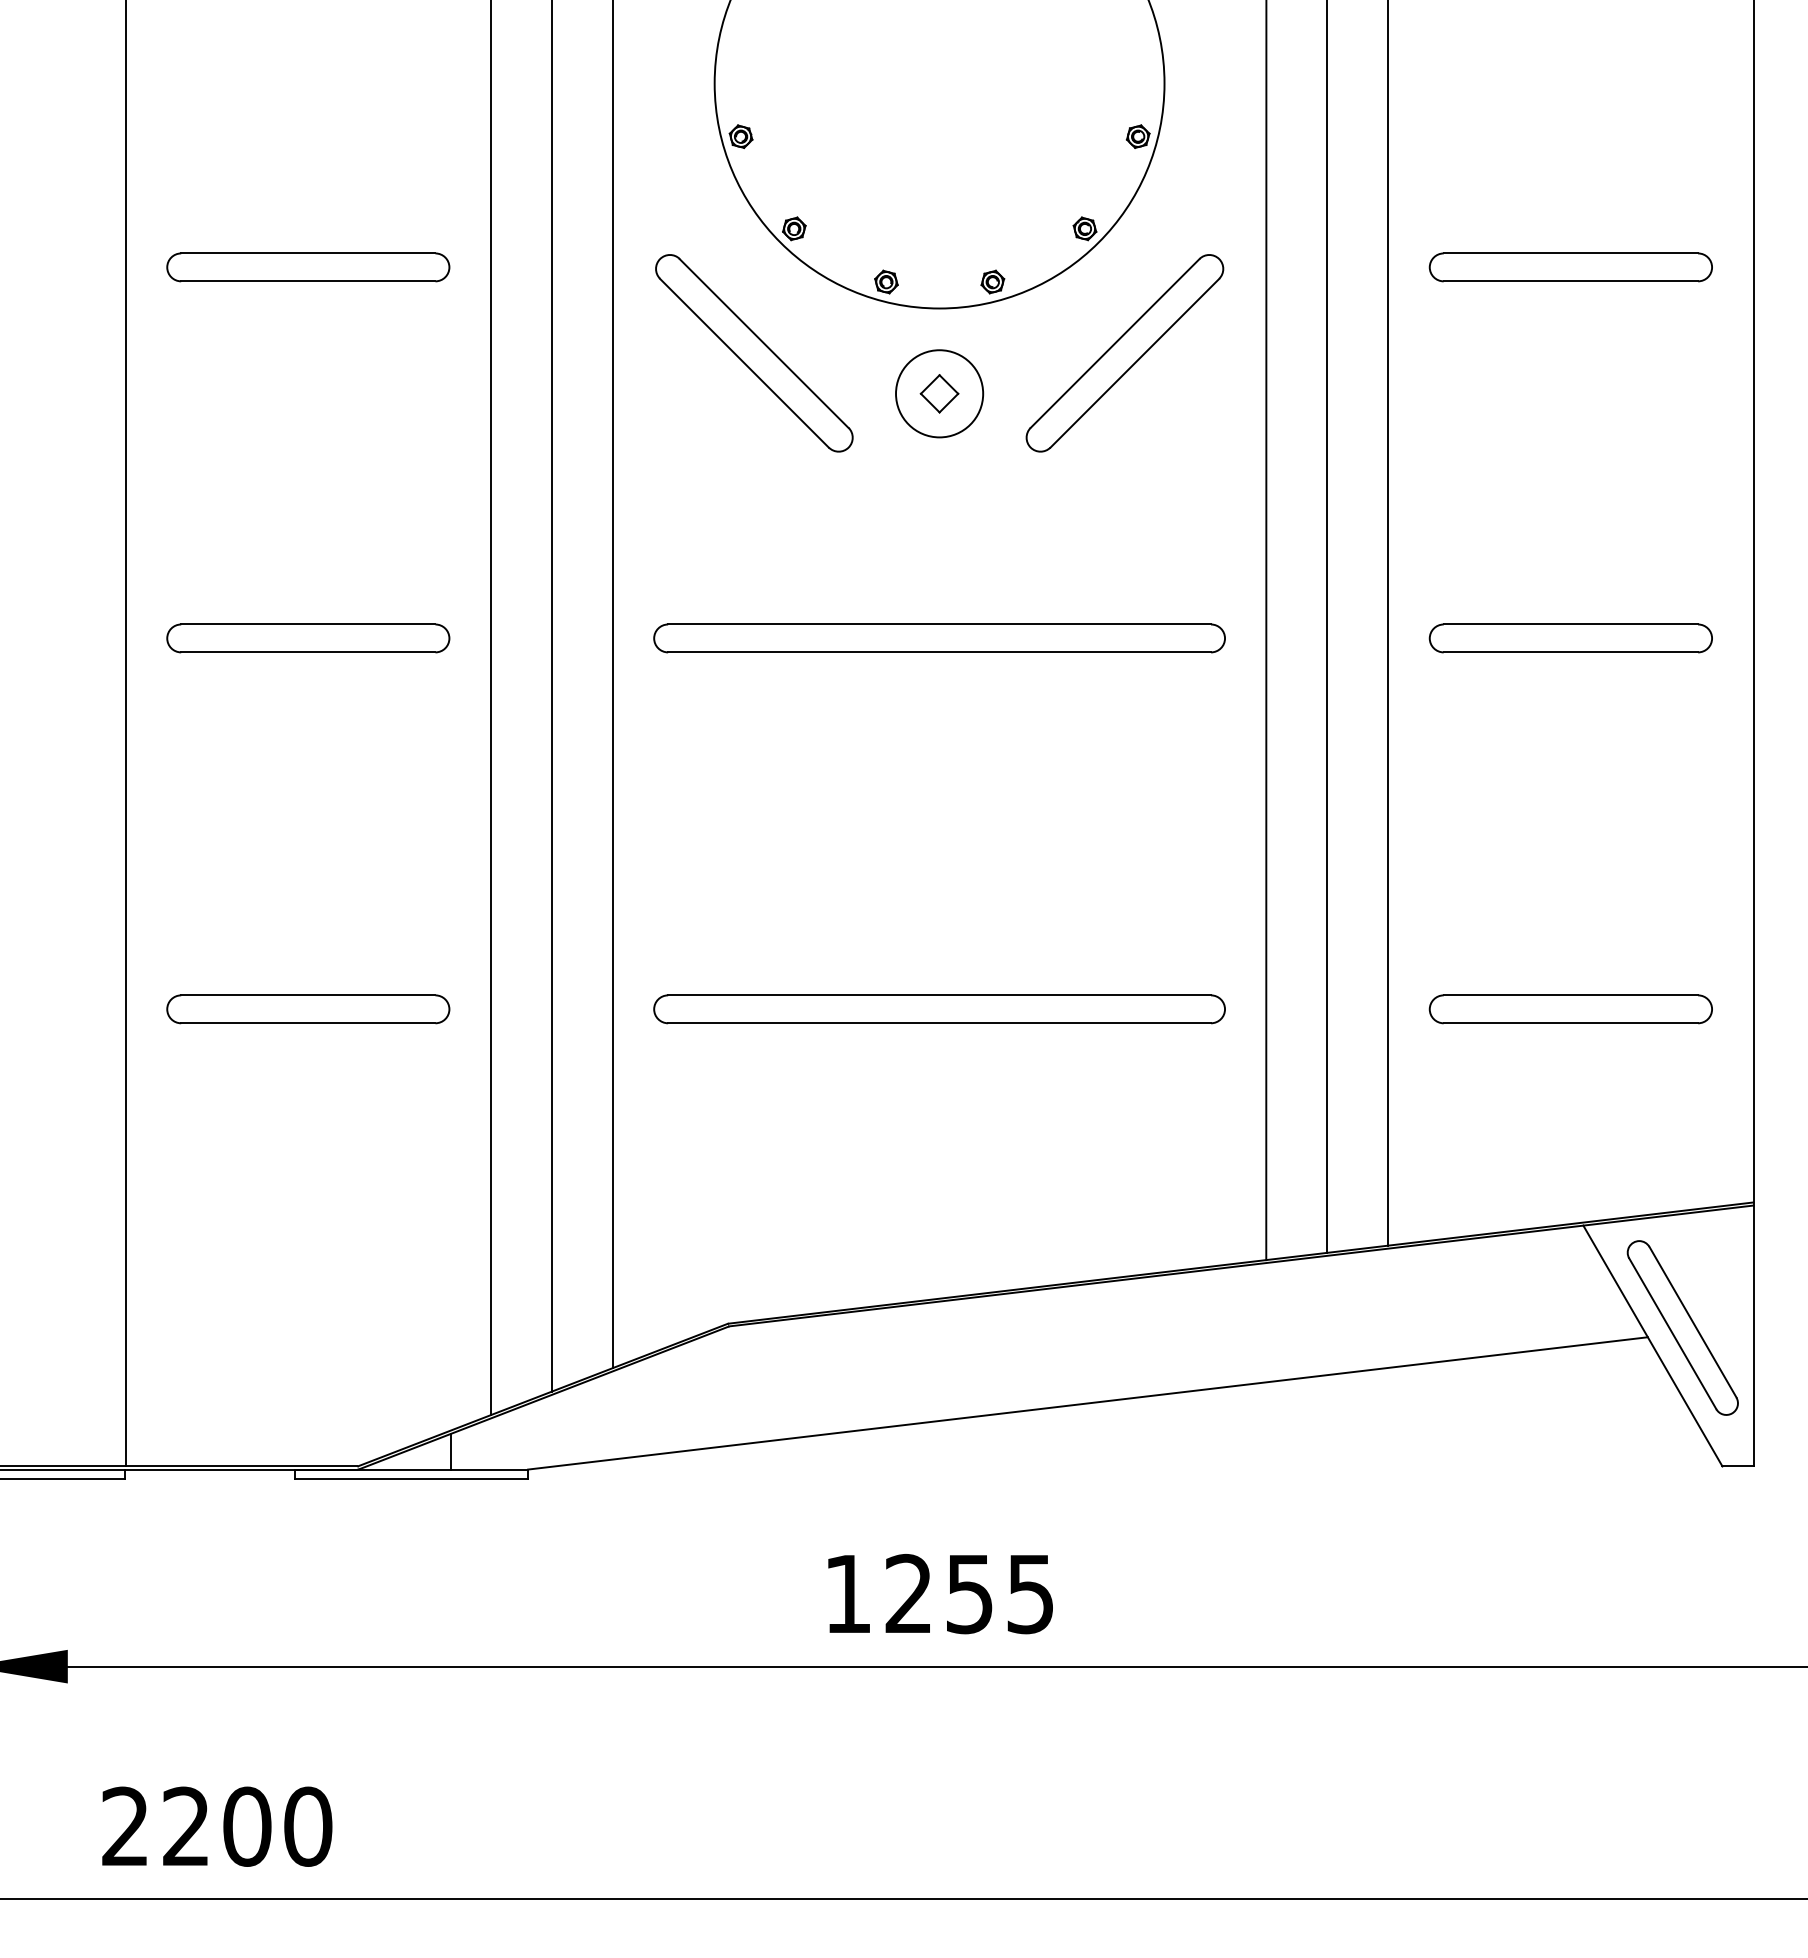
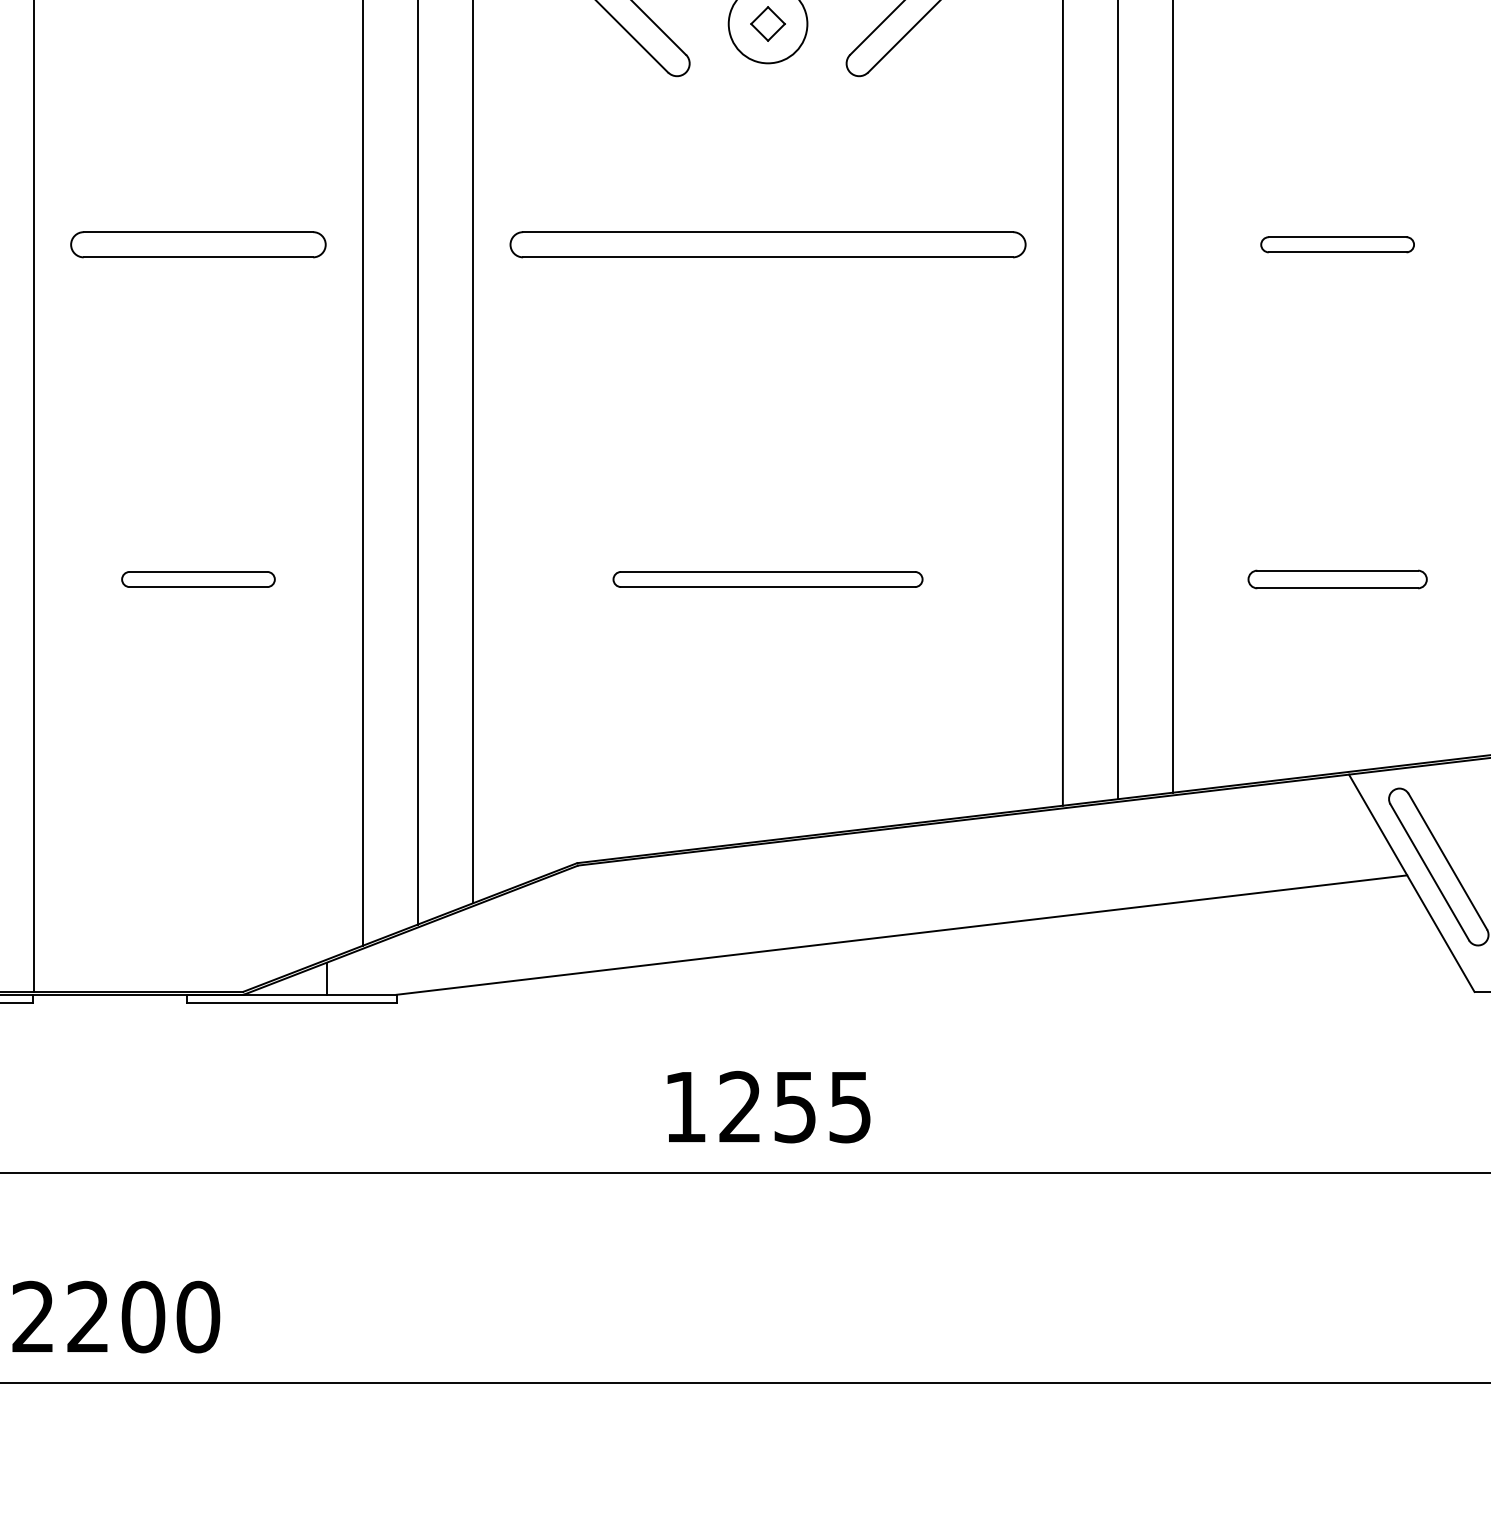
part: (1570, 638) -> (1337, 244), size x0.6
part: (308, 1009) -> (198, 579), size x0.6
part: (939, 1009) -> (767, 579), size x0.6
part: (1570, 1009) -> (1337, 579), size x0.7

